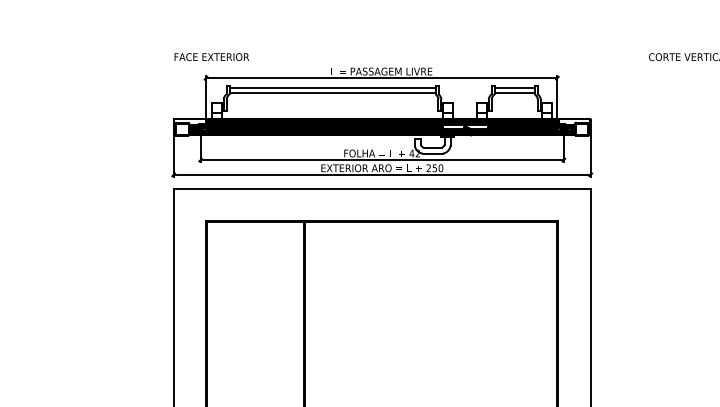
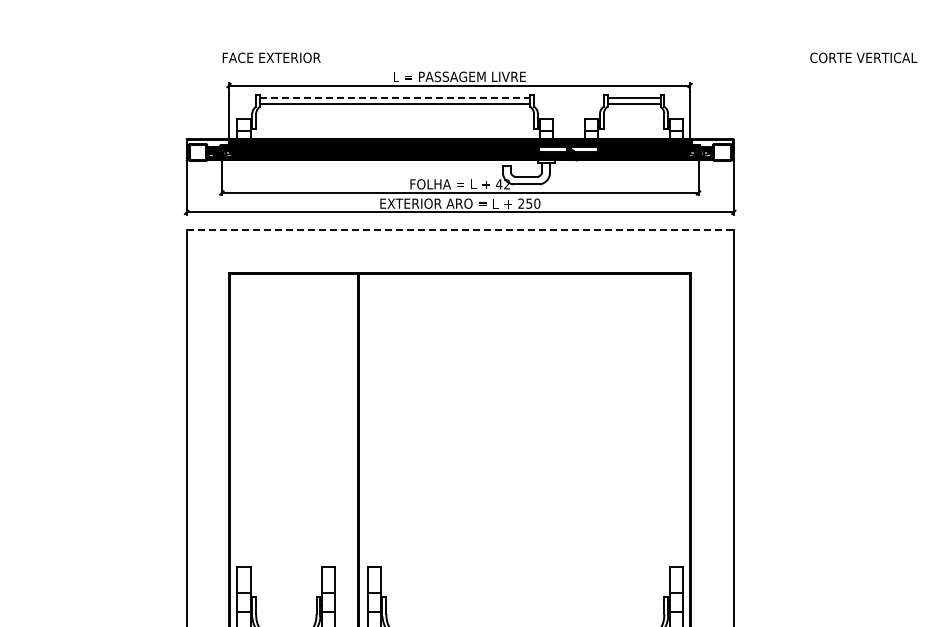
text: (211, 56) -> (271, 57), moved
line: (332, 87) -> (395, 97), solid -> dashed
line: (382, 188) -> (460, 230), solid -> dashed

